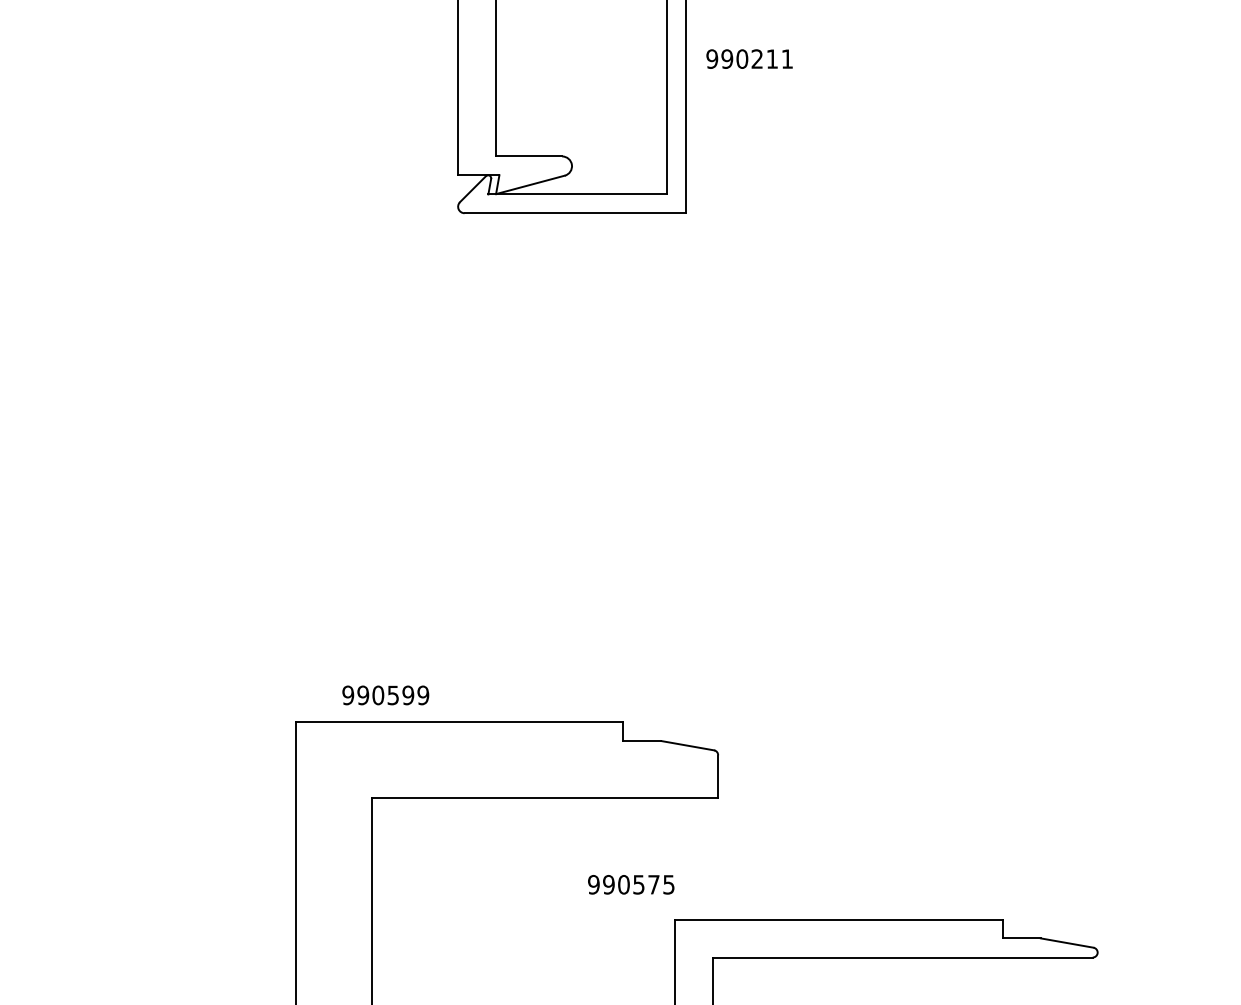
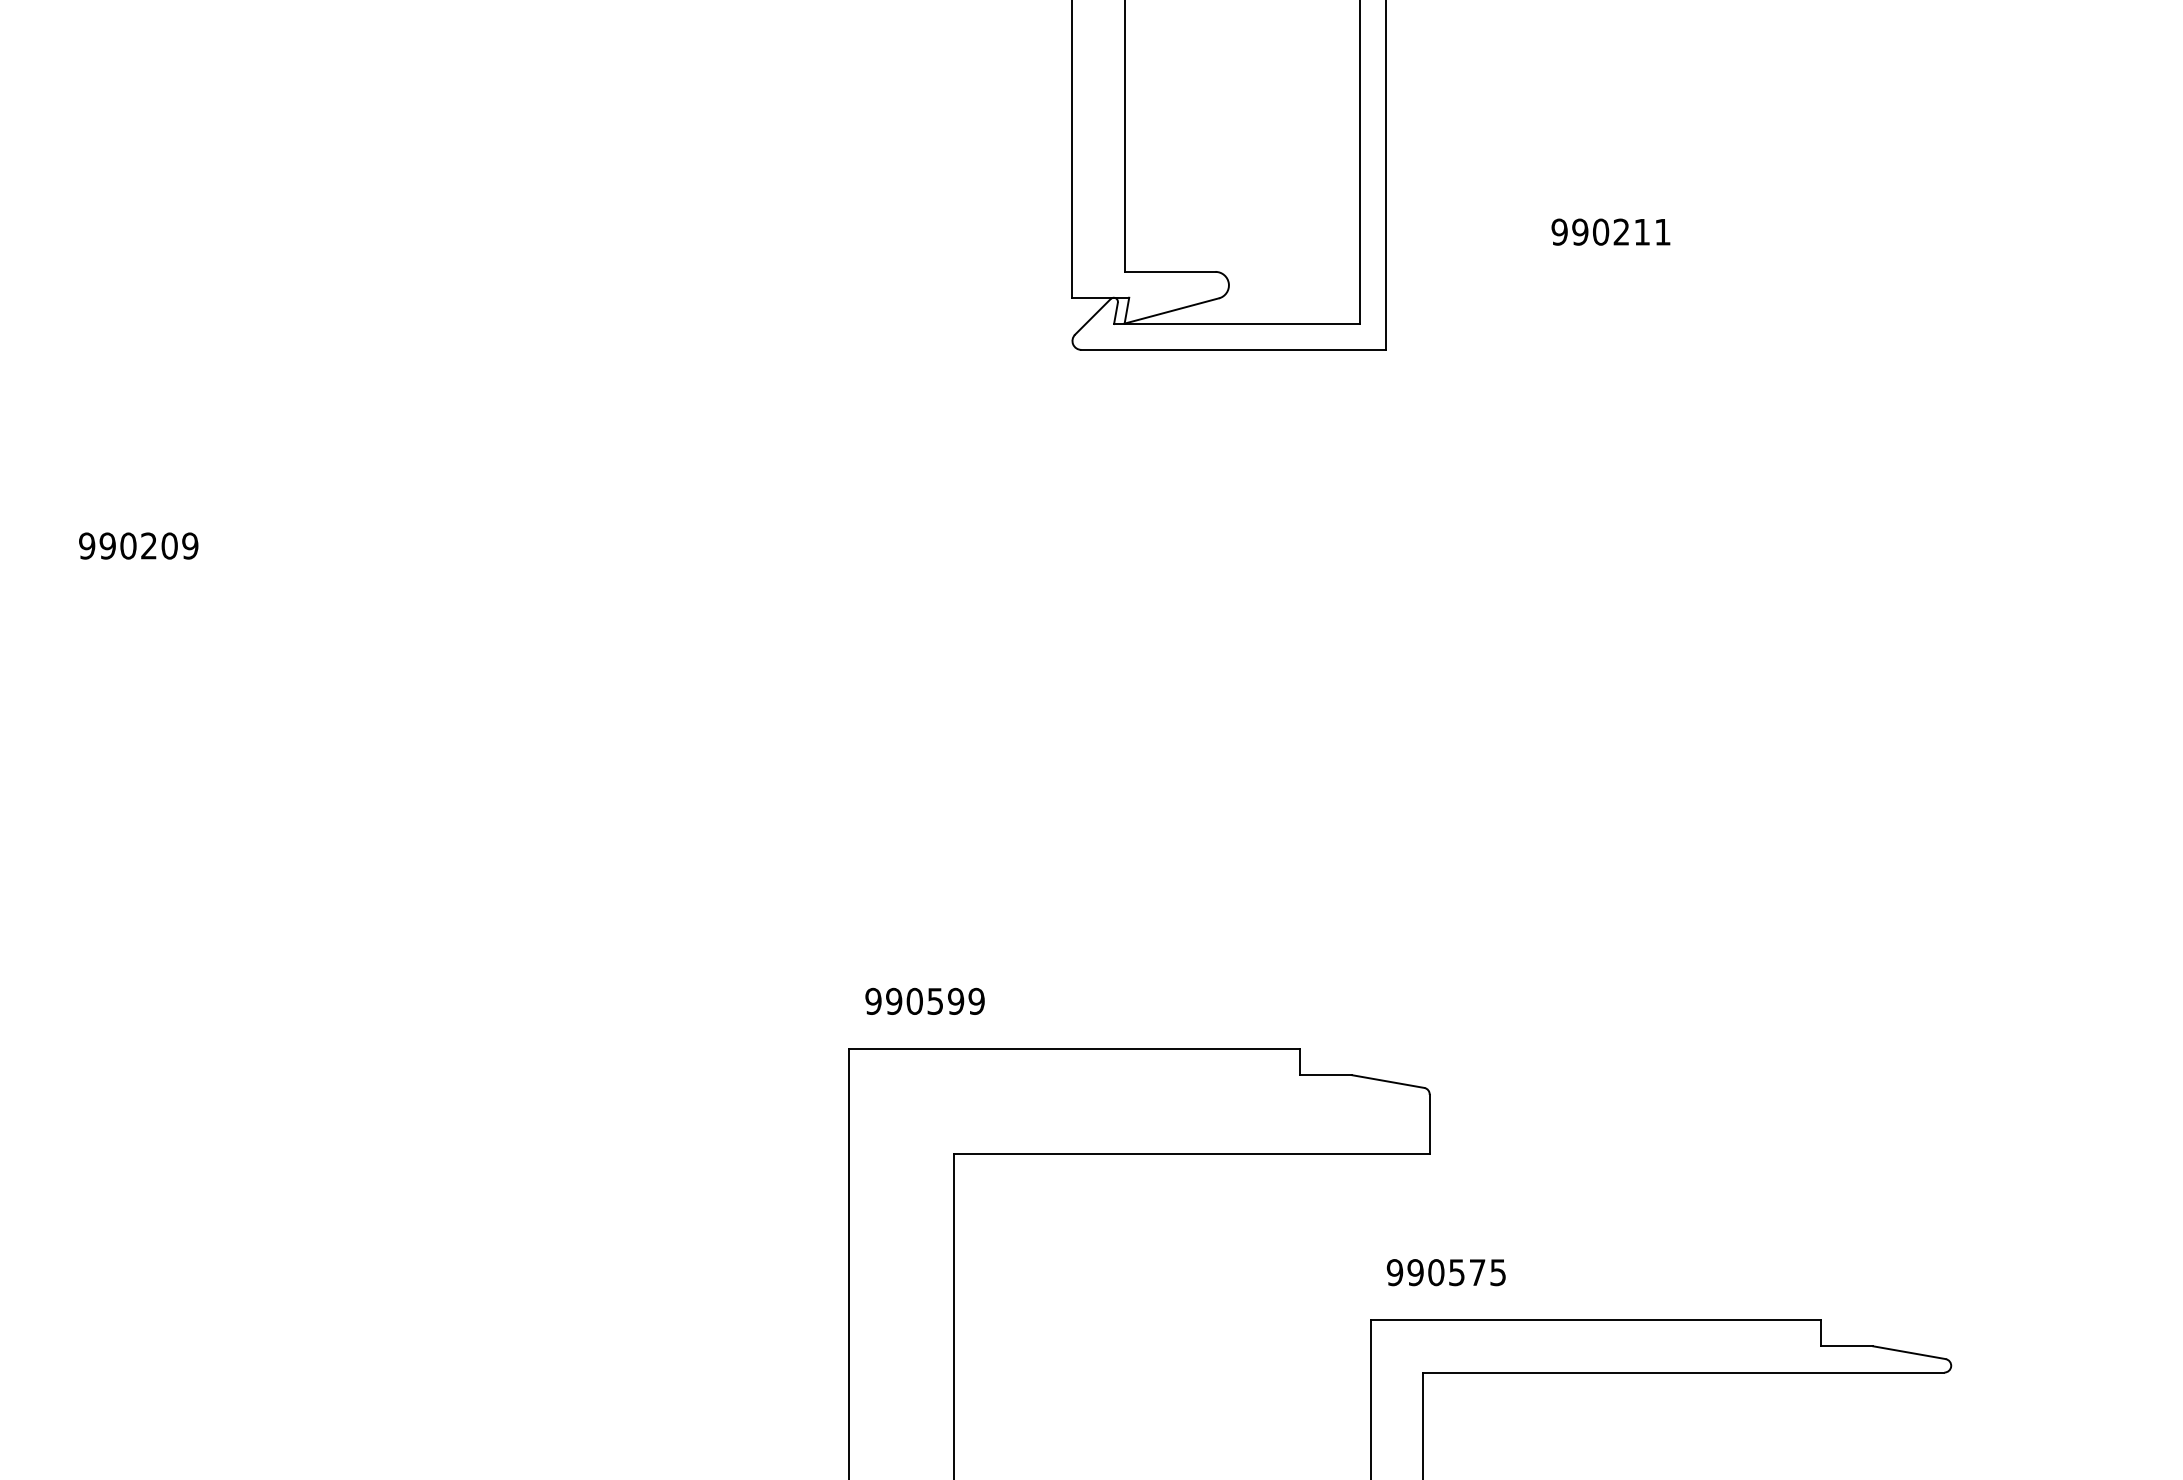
text: (749, 58) -> (1610, 231), moved
text: (385, 694) -> (924, 1000), moved
text: (631, 884) -> (1446, 1272), moved

